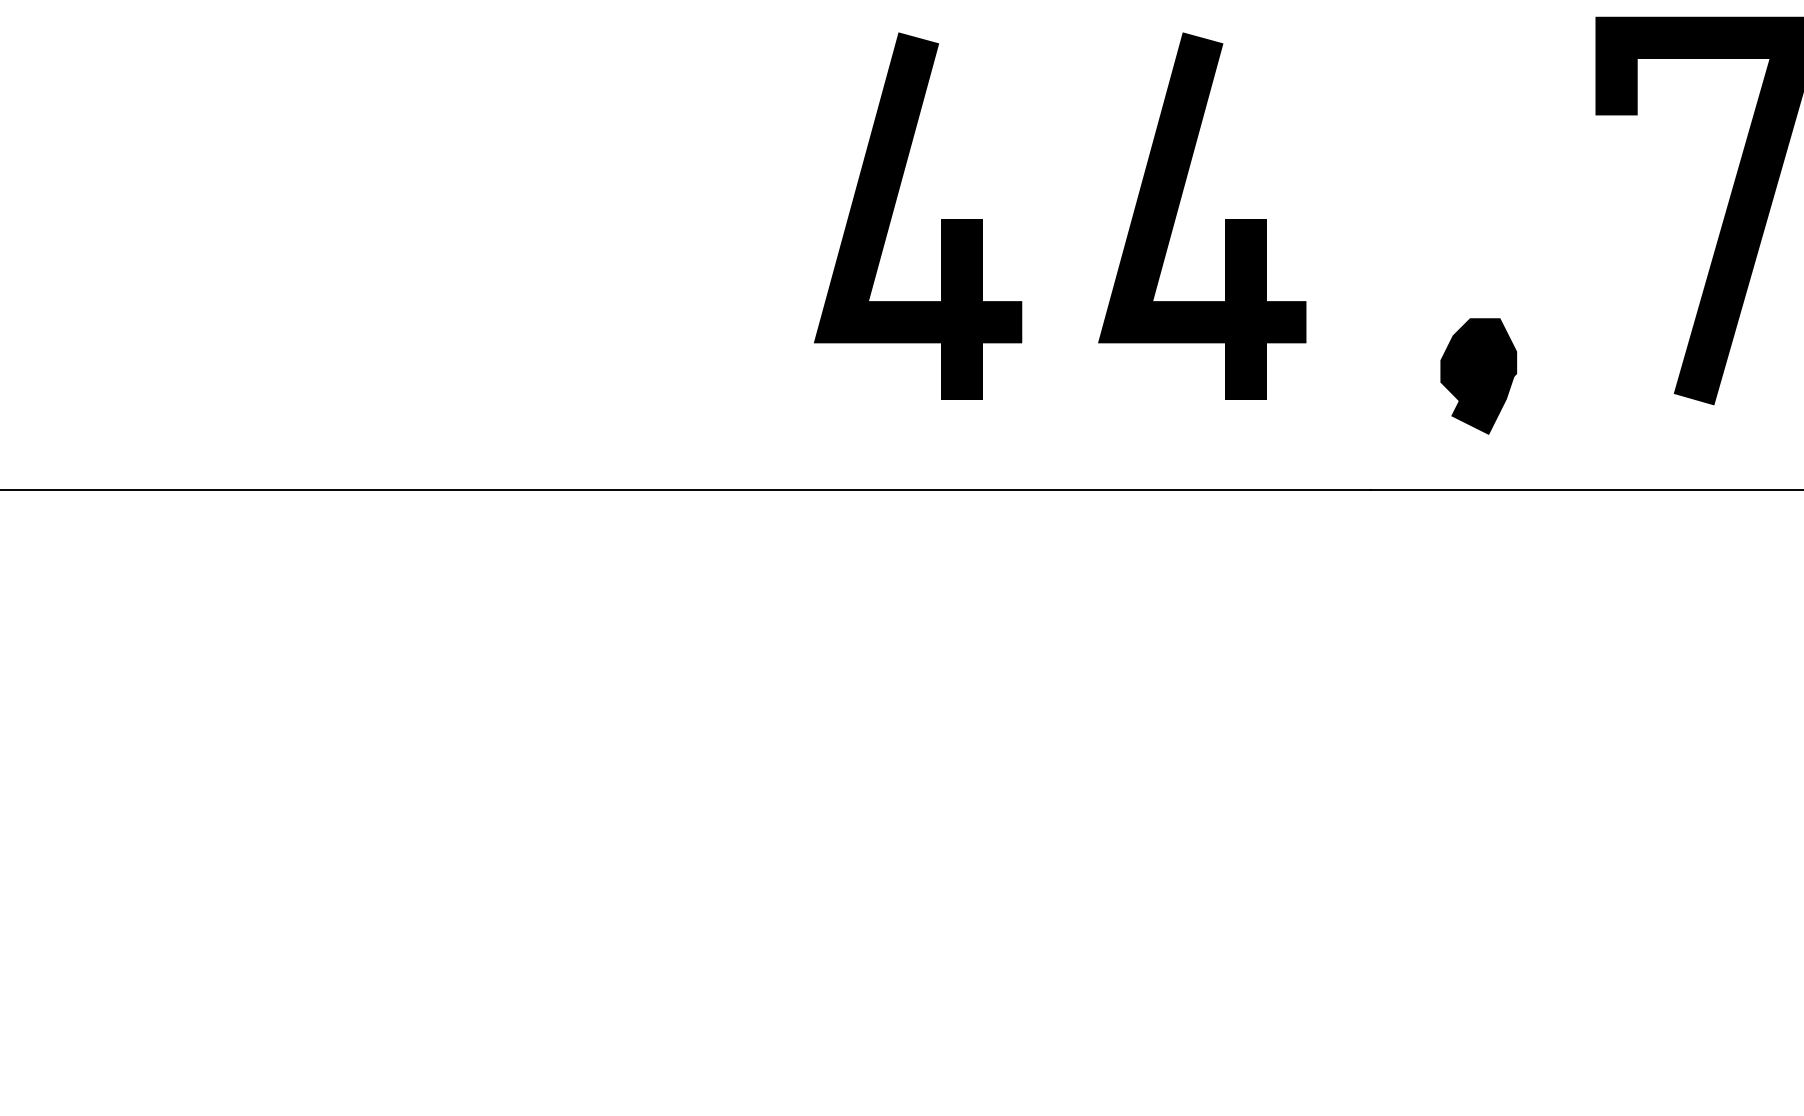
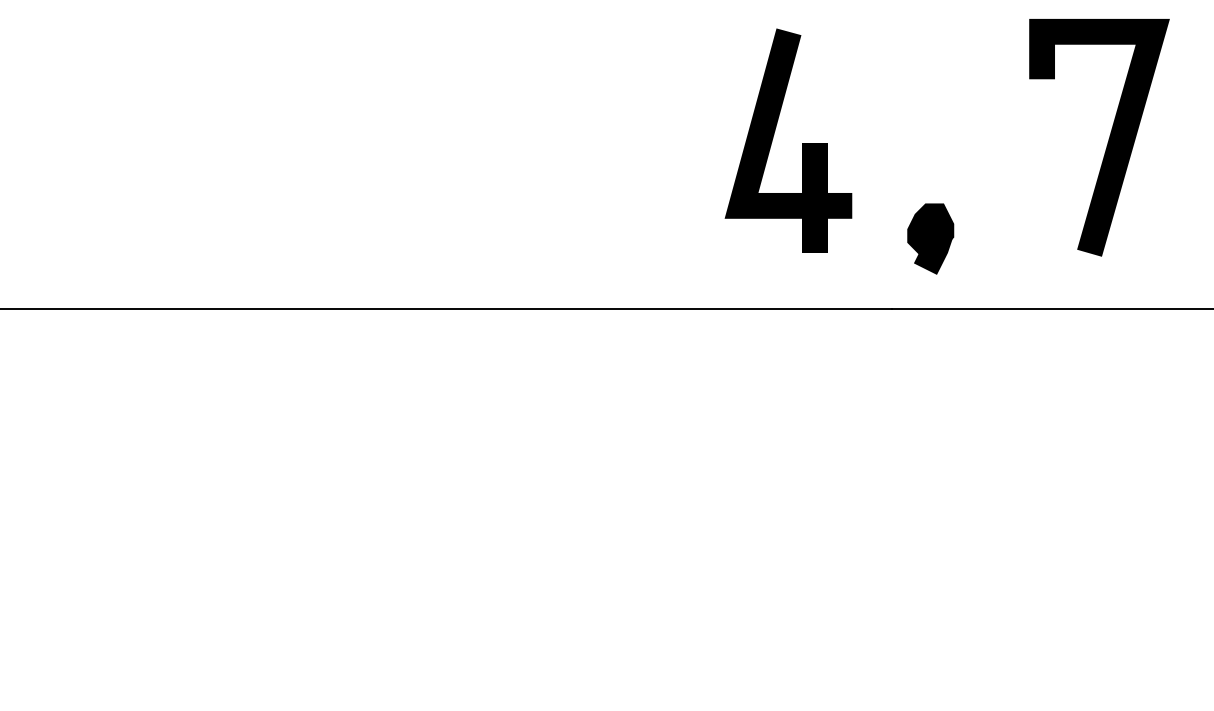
part: (940, 220) -> (628, 143), removed
part: (1478, 375) -> (930, 238), moved

